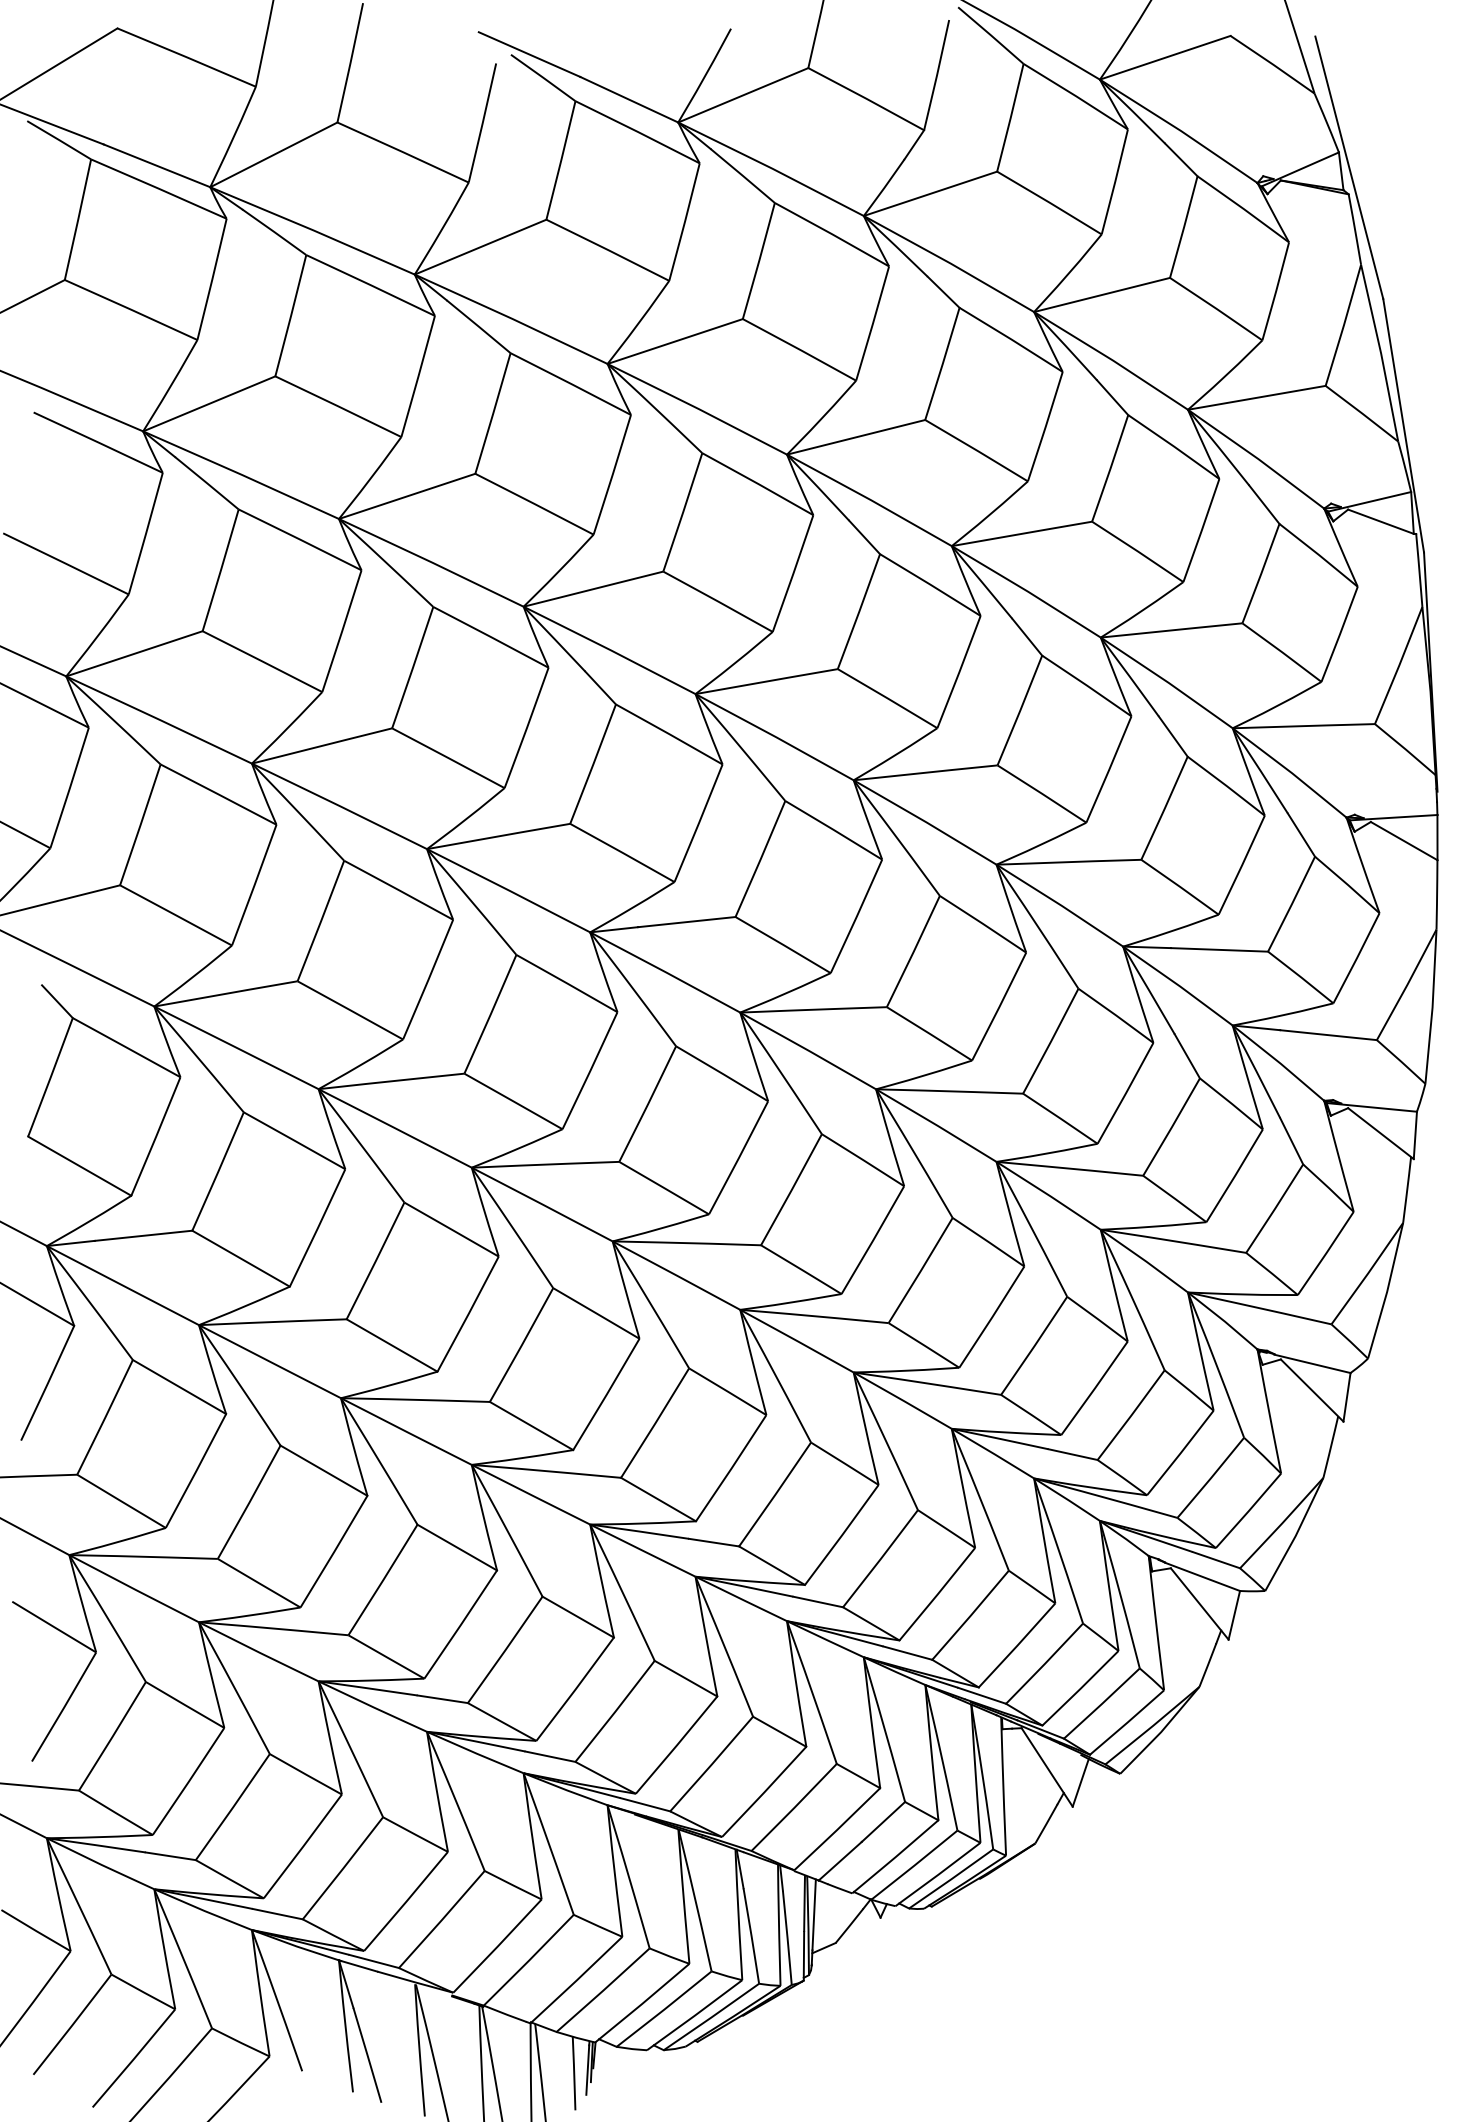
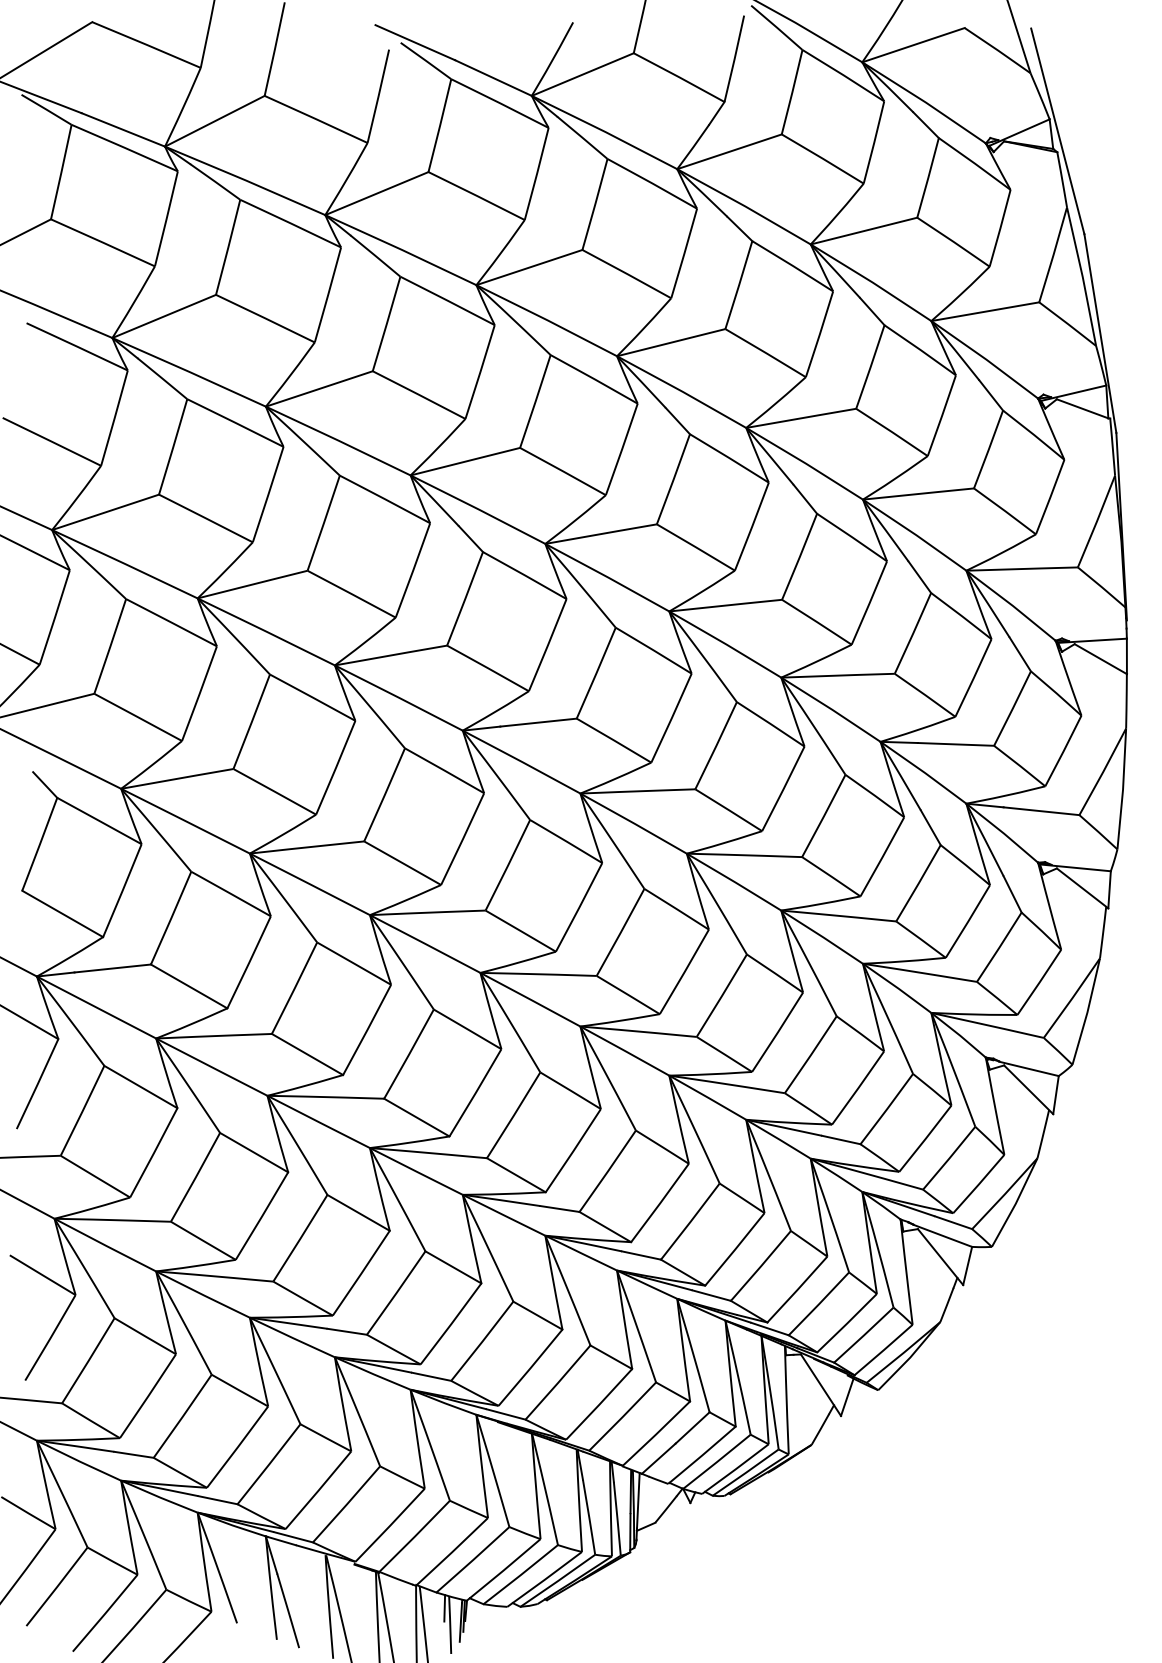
line: (566, 2051) -> (444, 1607), added

